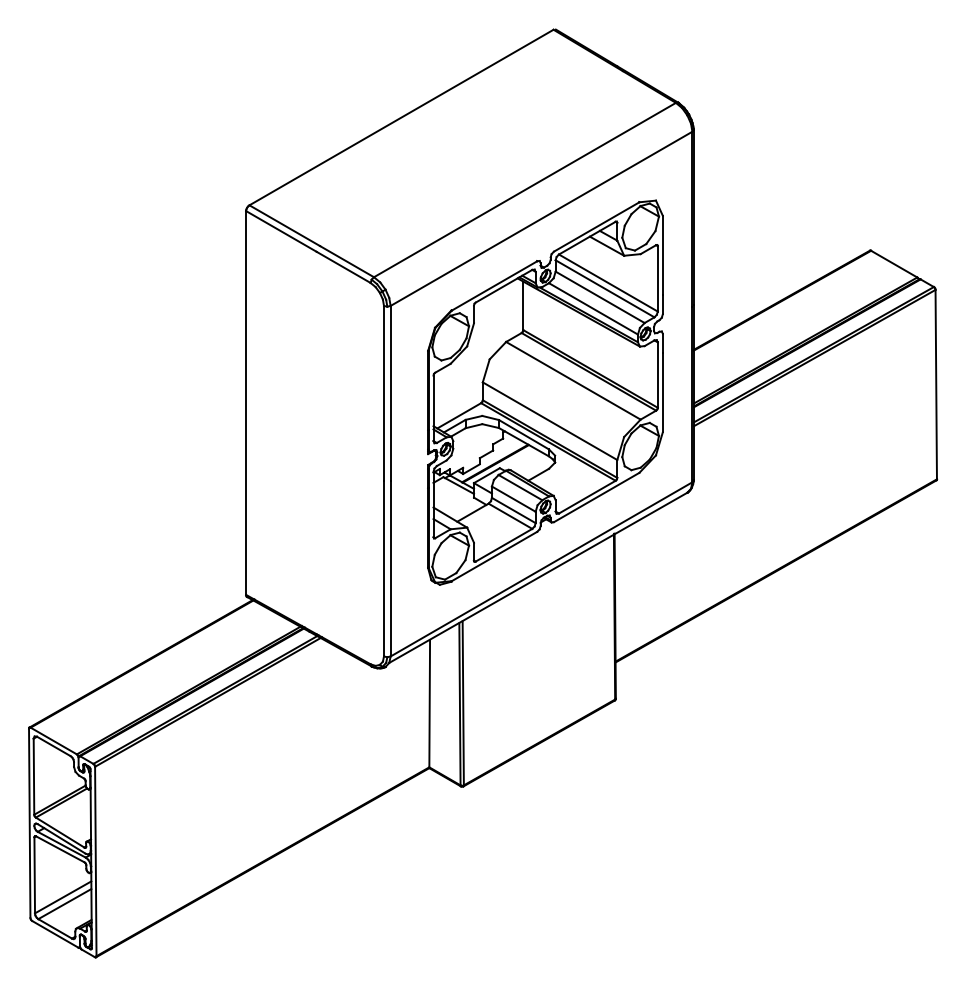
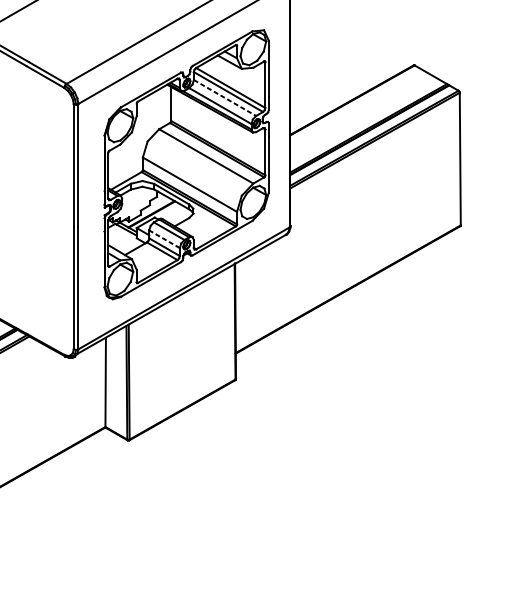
line: (600, 297) -> (225, 98), solid -> dashed
line: (513, 498) -> (164, 238), solid -> dashed

